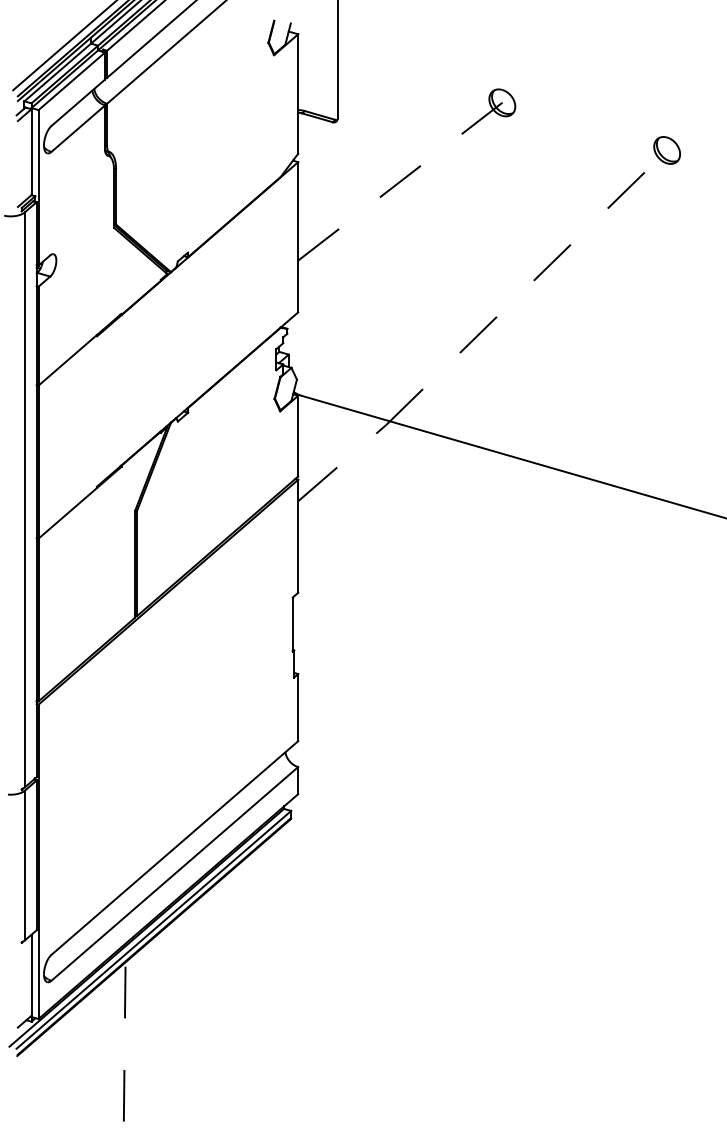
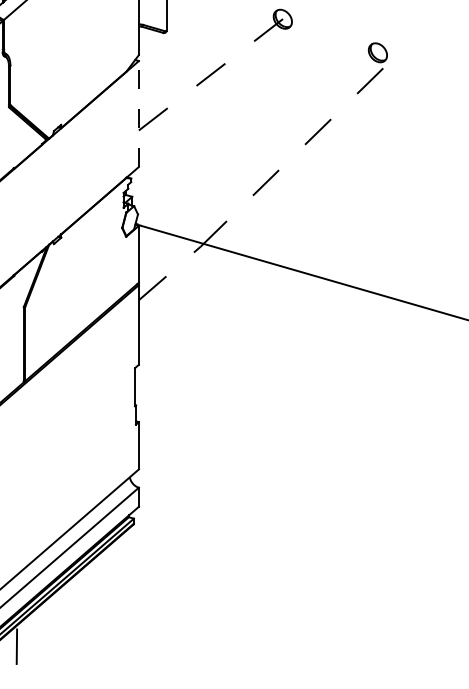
part: (666, 150) -> (377, 52), moved
line: (298, 236) -> (139, 113), solid -> dashed

